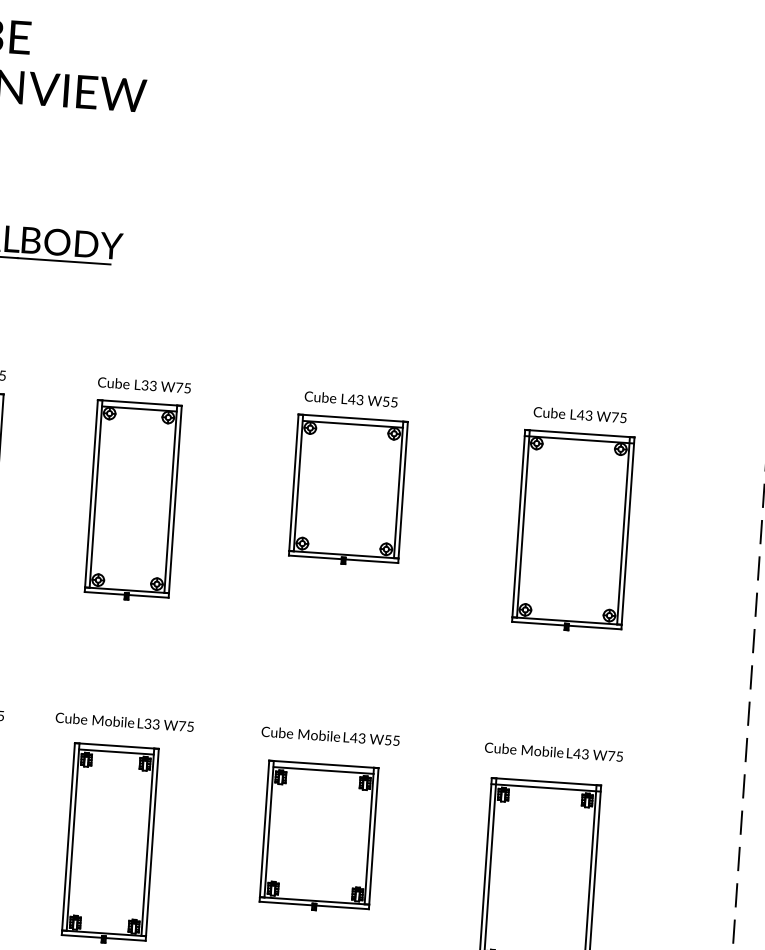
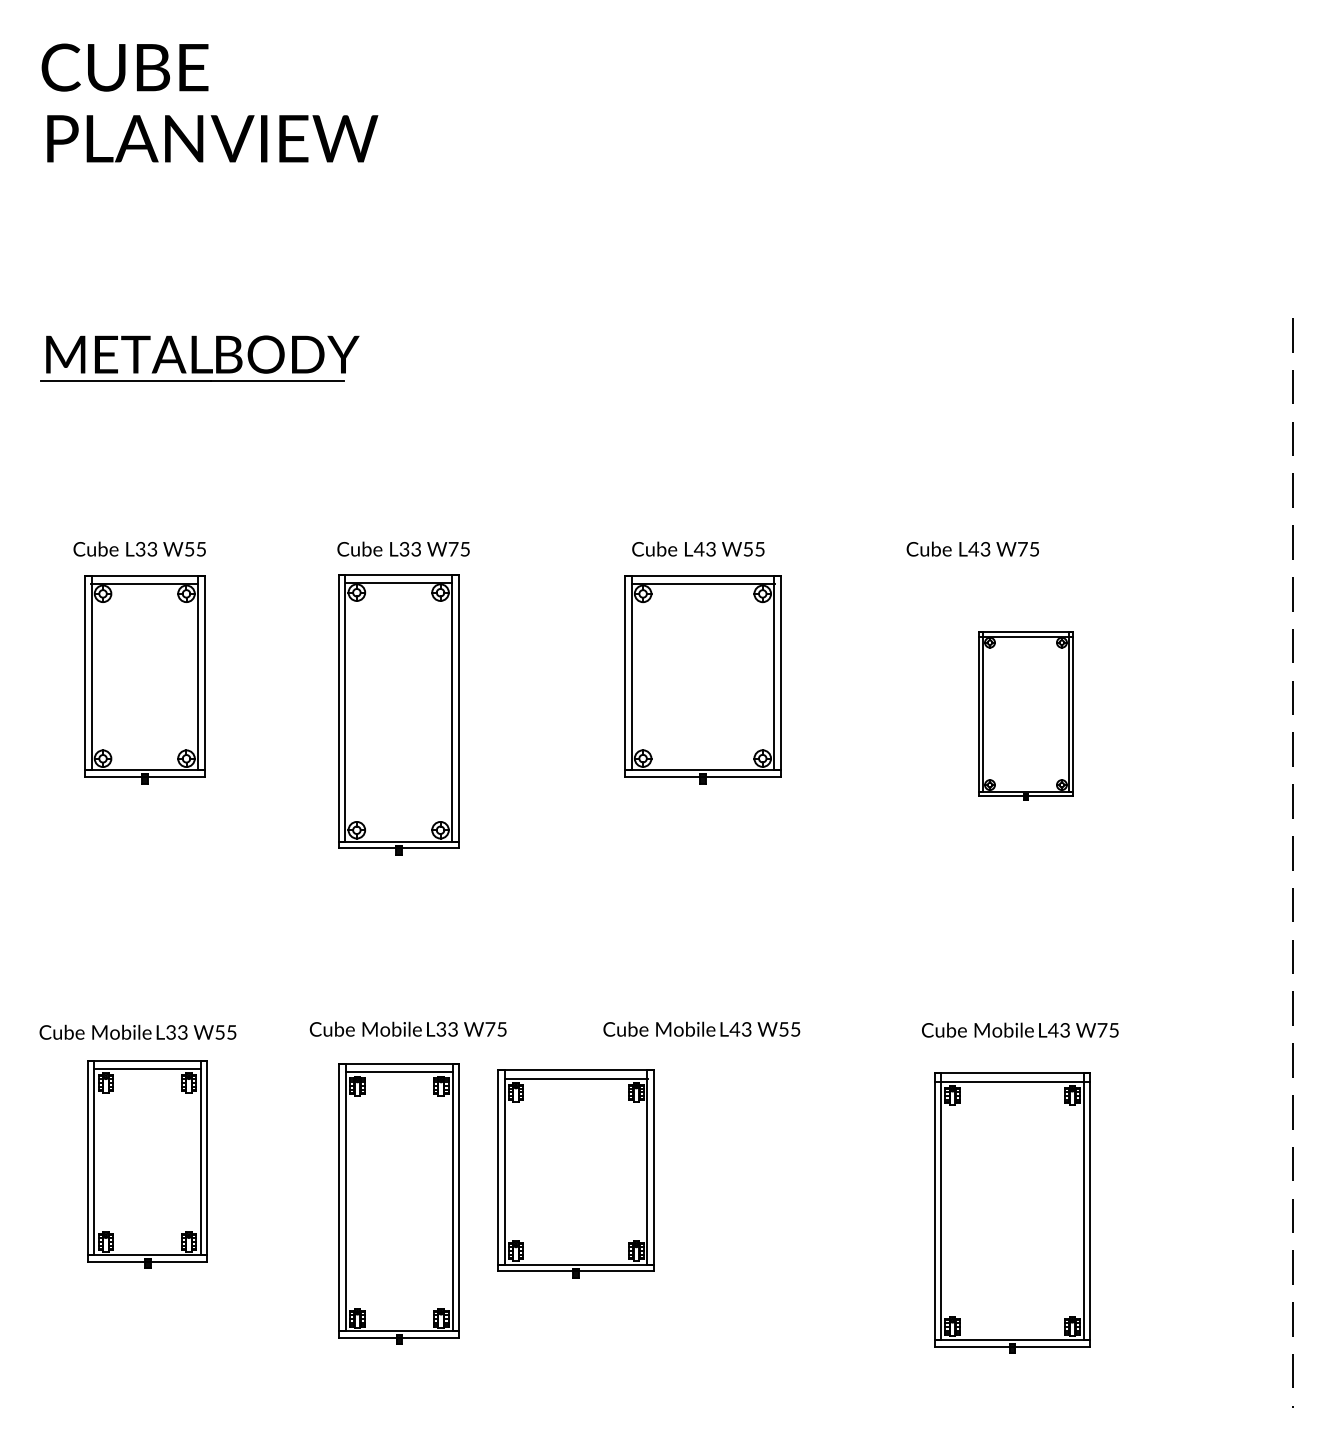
text: (579, 414) -> (972, 548), moved
part: (572, 531) -> (1025, 715), size x0.6
part: (318, 837) -> (575, 1173), moved

